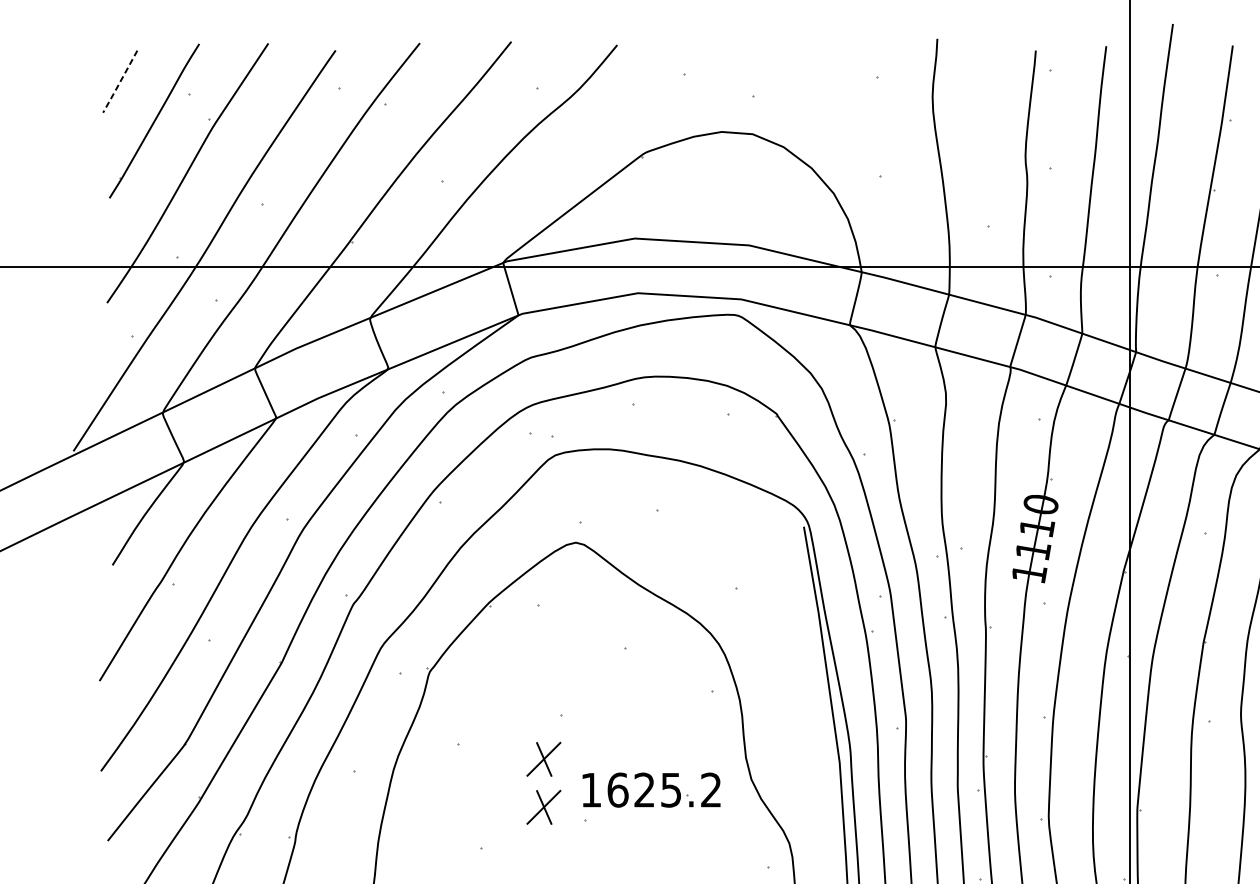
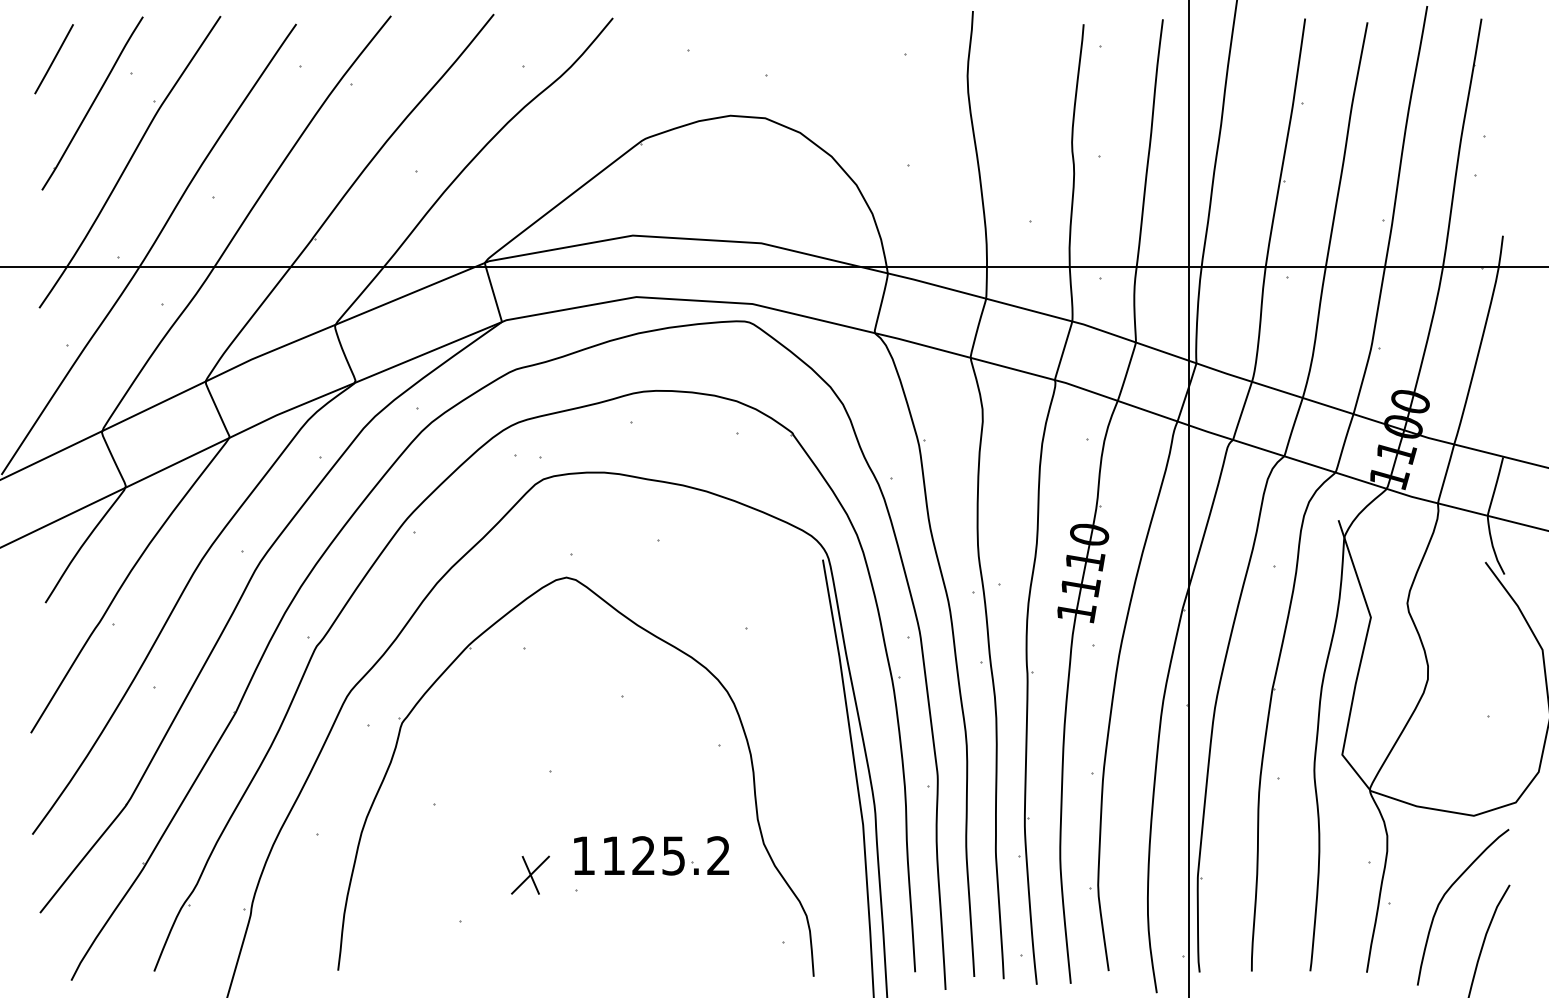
line: (120, 81) -> (54, 59), dashed -> solid
part: (543, 758) -> (530, 820), removed
text: (617, 789) -> (613, 855), 1625.2 -> 1125.2

